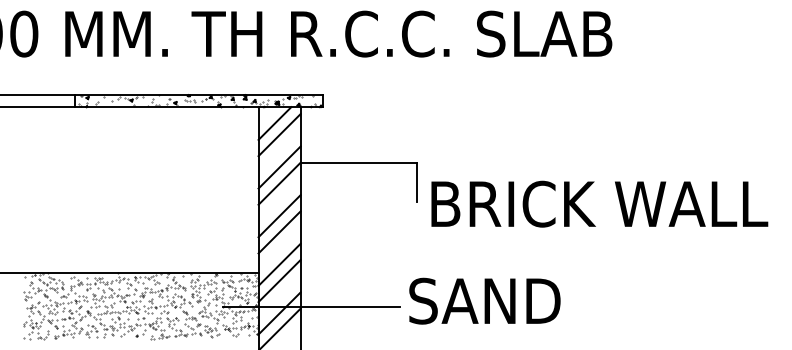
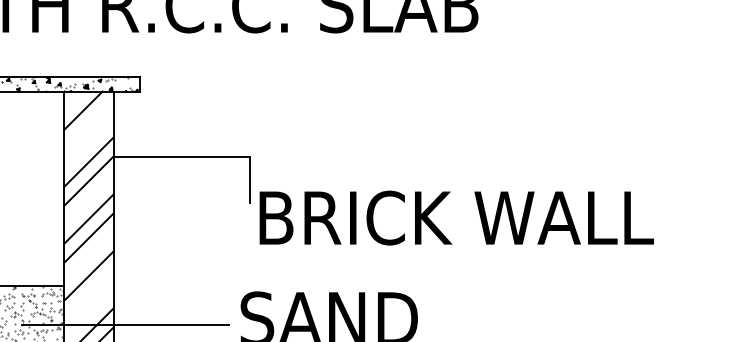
line: (279, 135) -> (88, 124), removed
text: (599, 203) -> (456, 217), moved
line: (279, 280) -> (88, 294), removed

